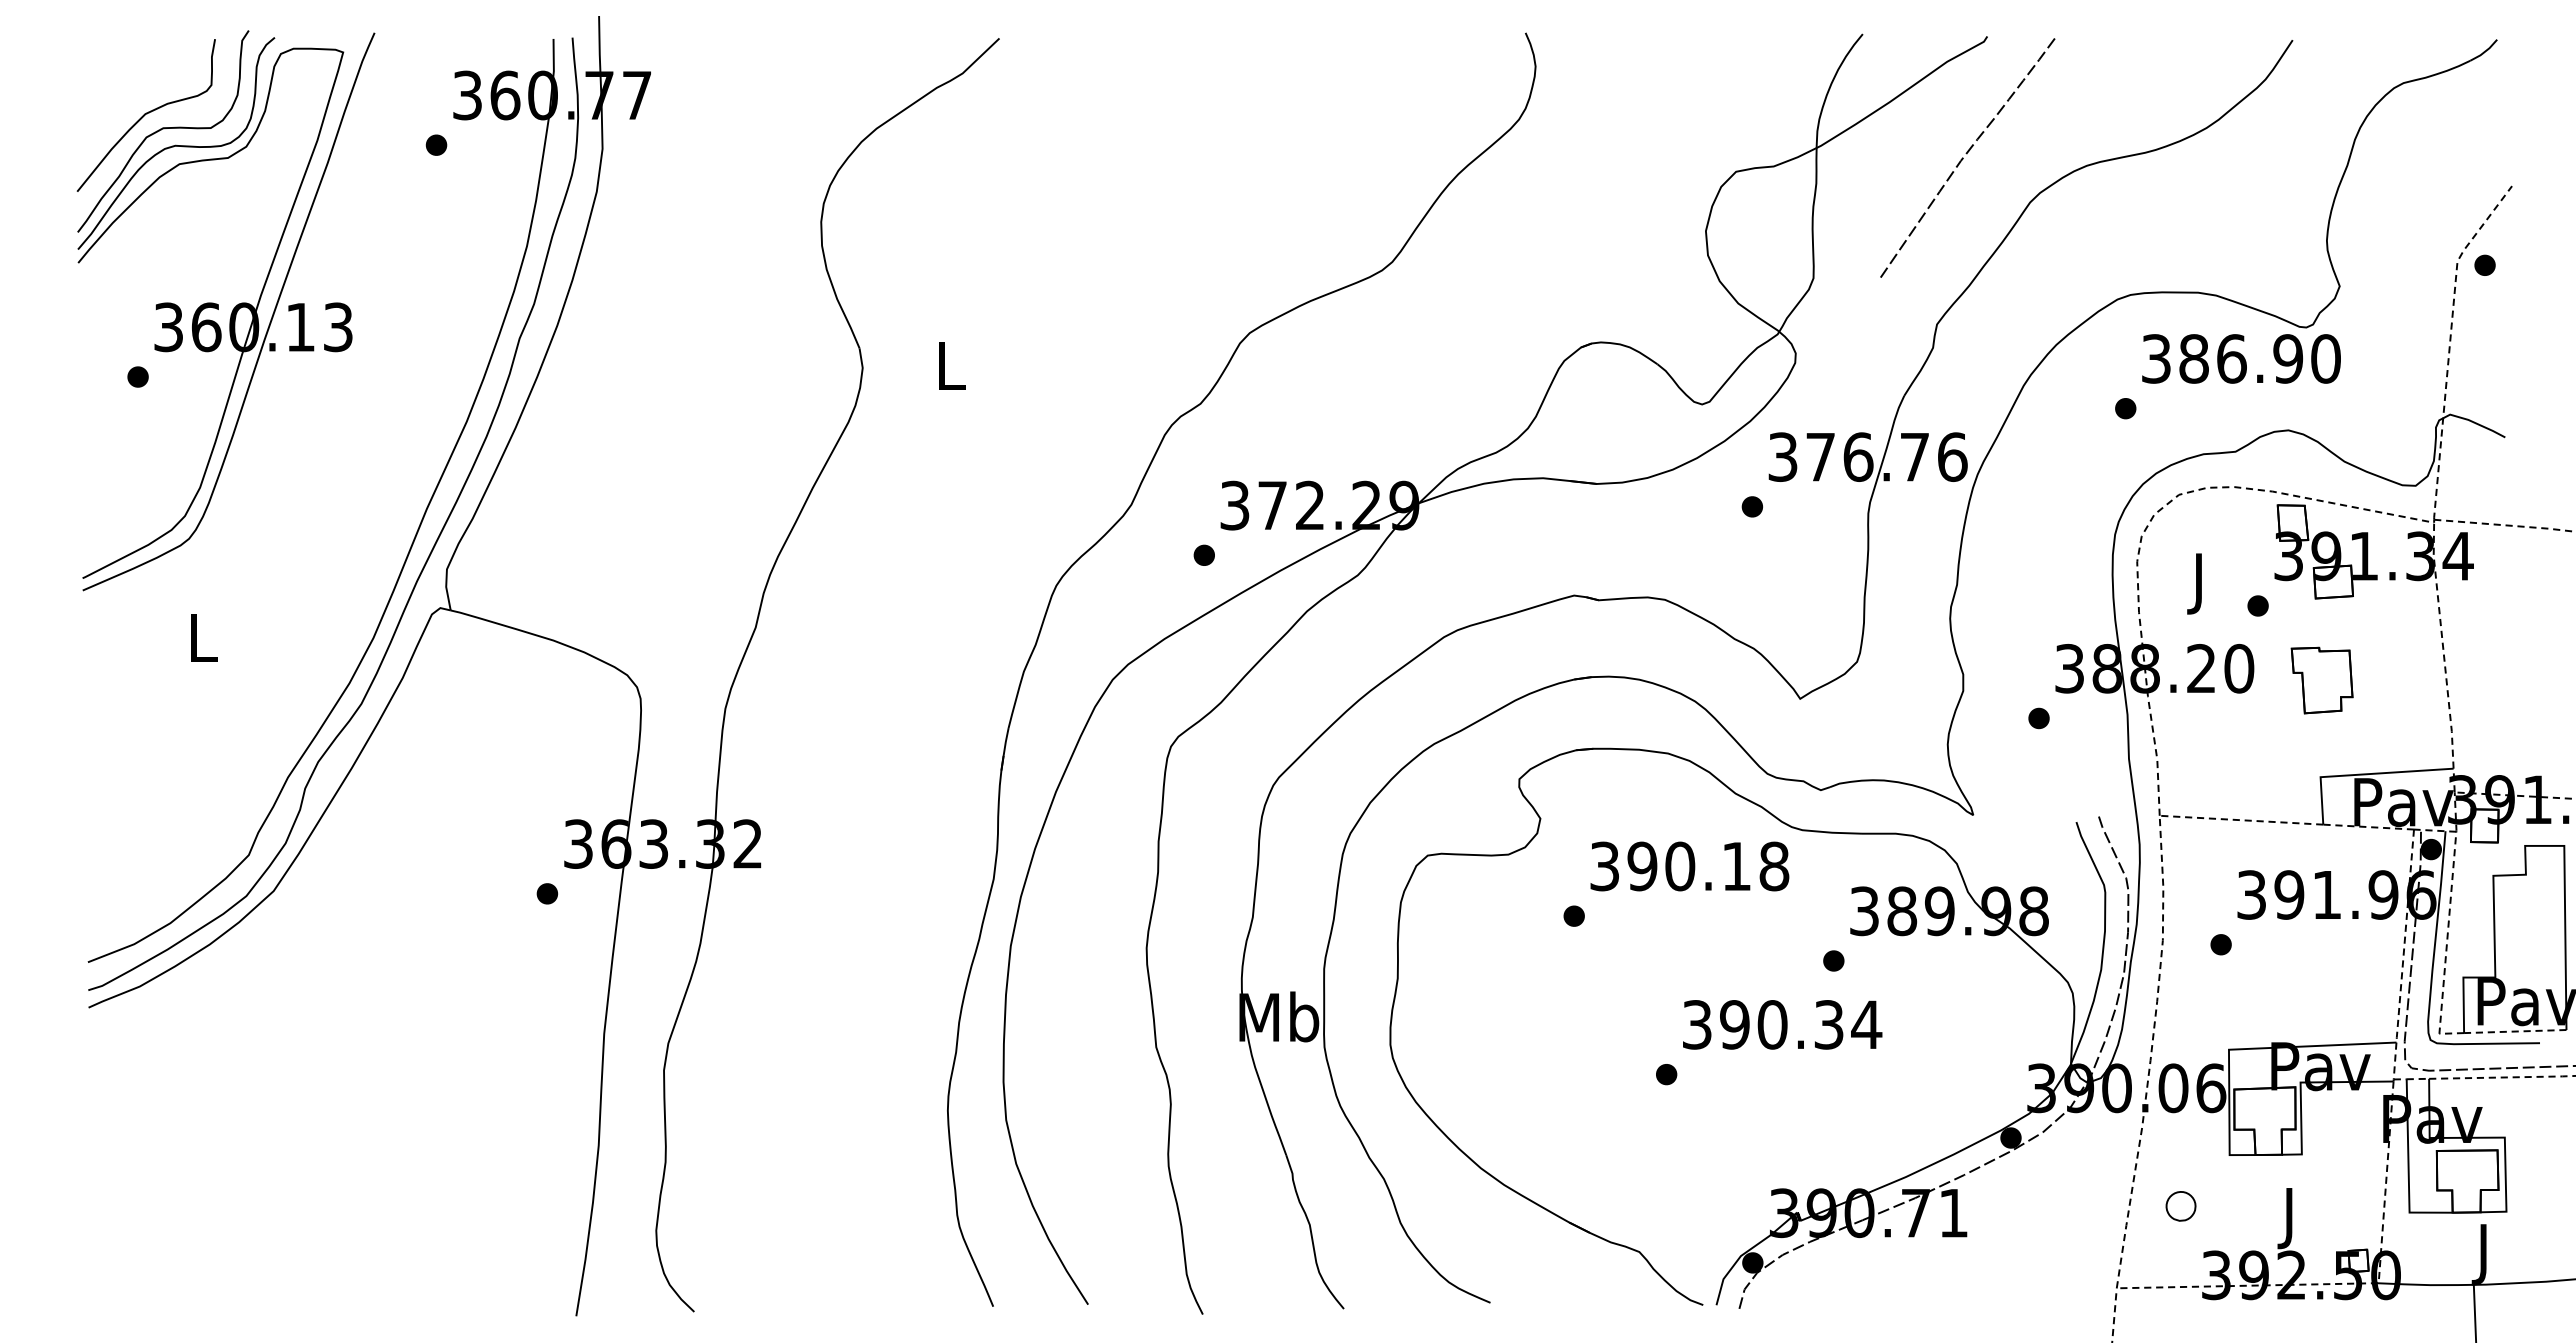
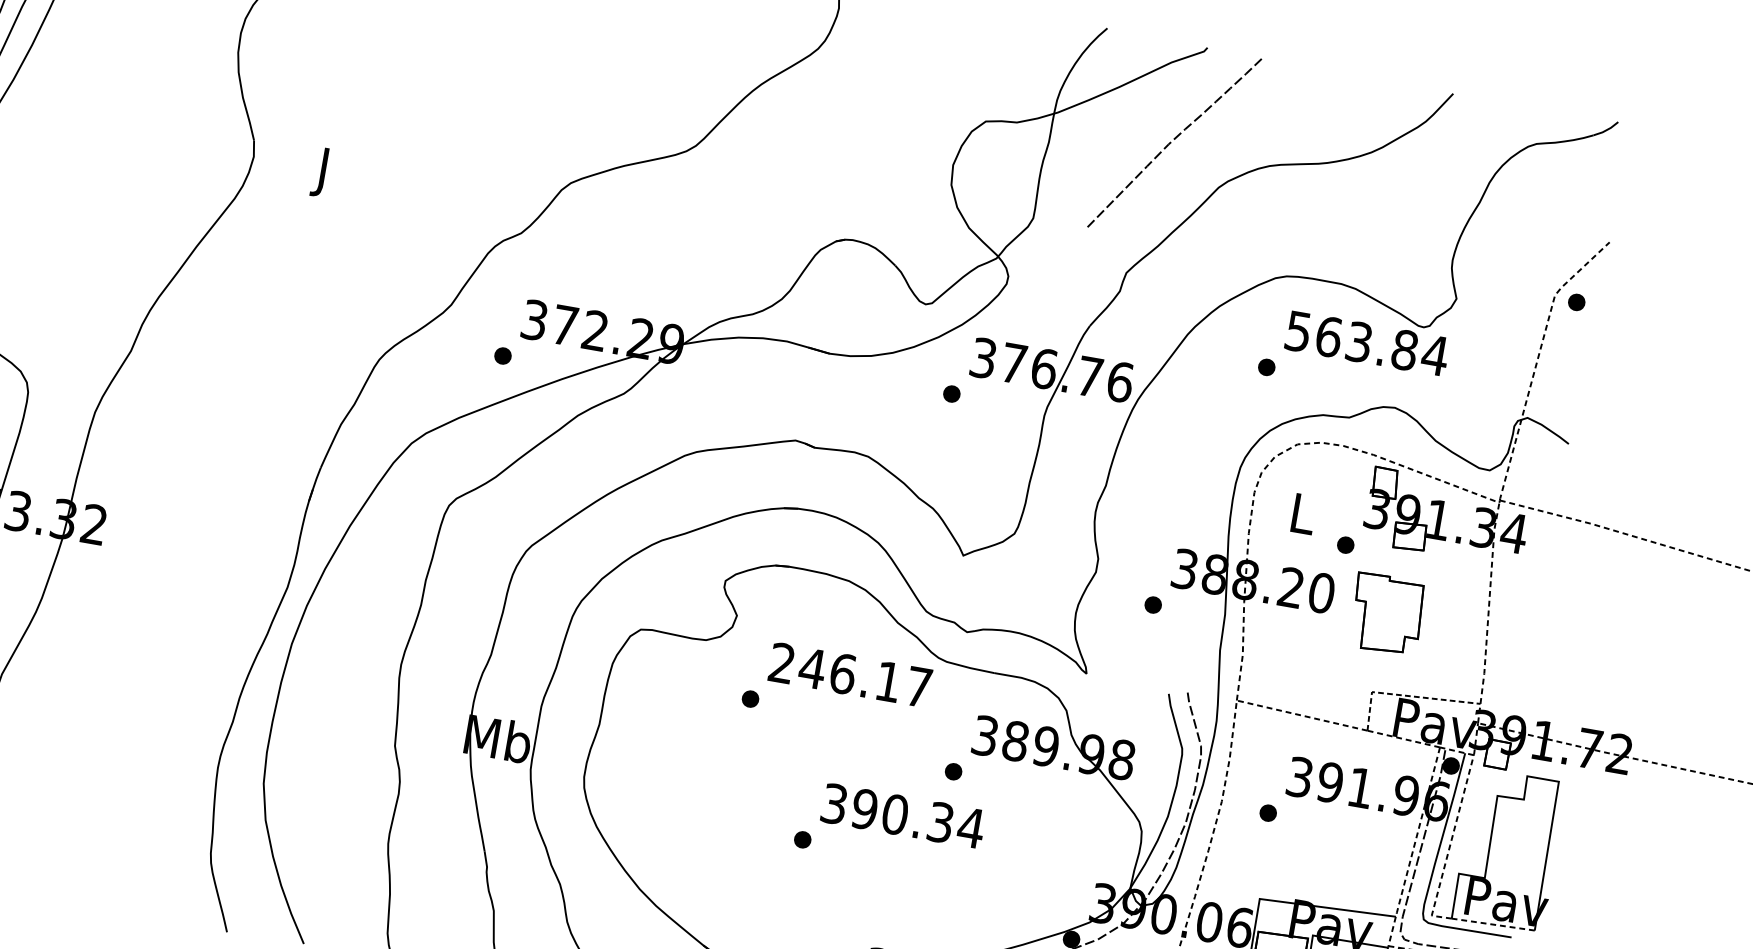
text: (2241, 358) -> (1367, 343), 386.90 -> 563.84
text: (951, 372) -> (324, 172), L -> J
text: (2200, 583) -> (1302, 518), J -> L
part: (2321, 680) -> (1386, 614), size x1.4
line: (2363, 774) -> (1407, 695), solid -> dashed
text: (1689, 866) -> (850, 675), 390.18 -> 246.17

